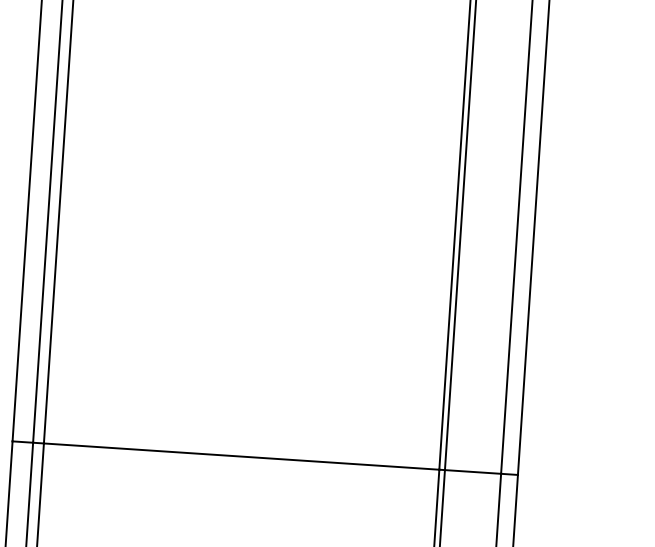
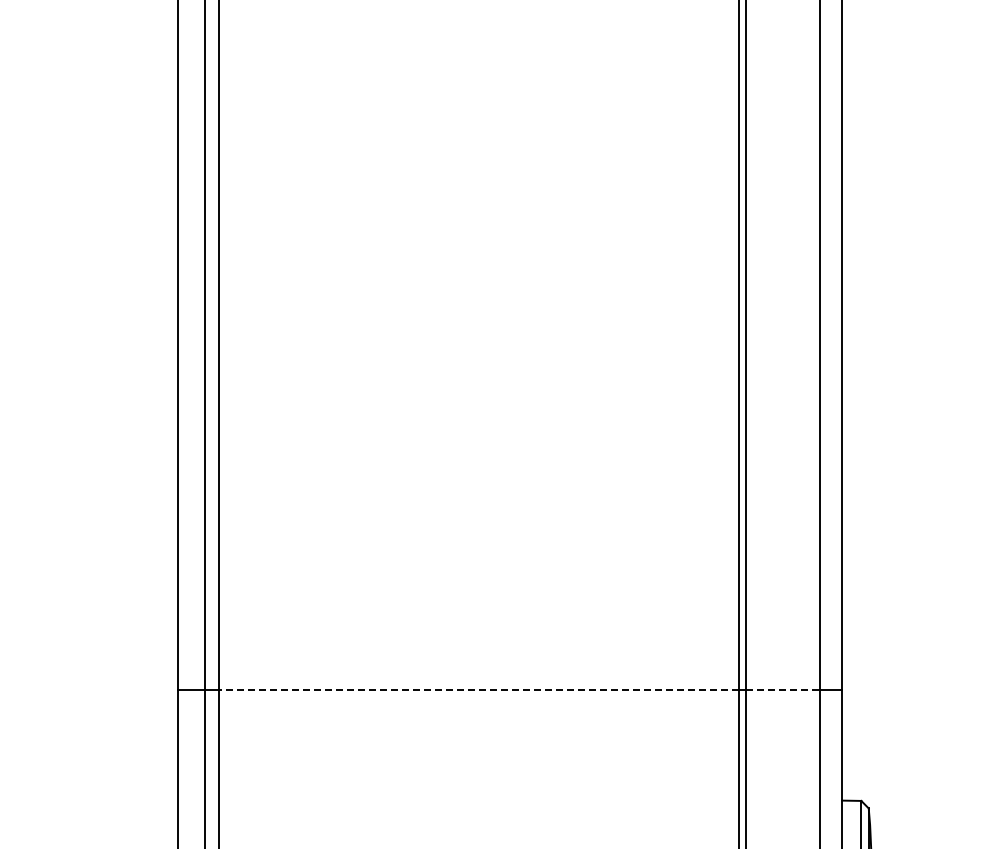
line: (241, 456) -> (478, 689), solid -> dashed
line: (473, 471) -> (783, 689), solid -> dashed

